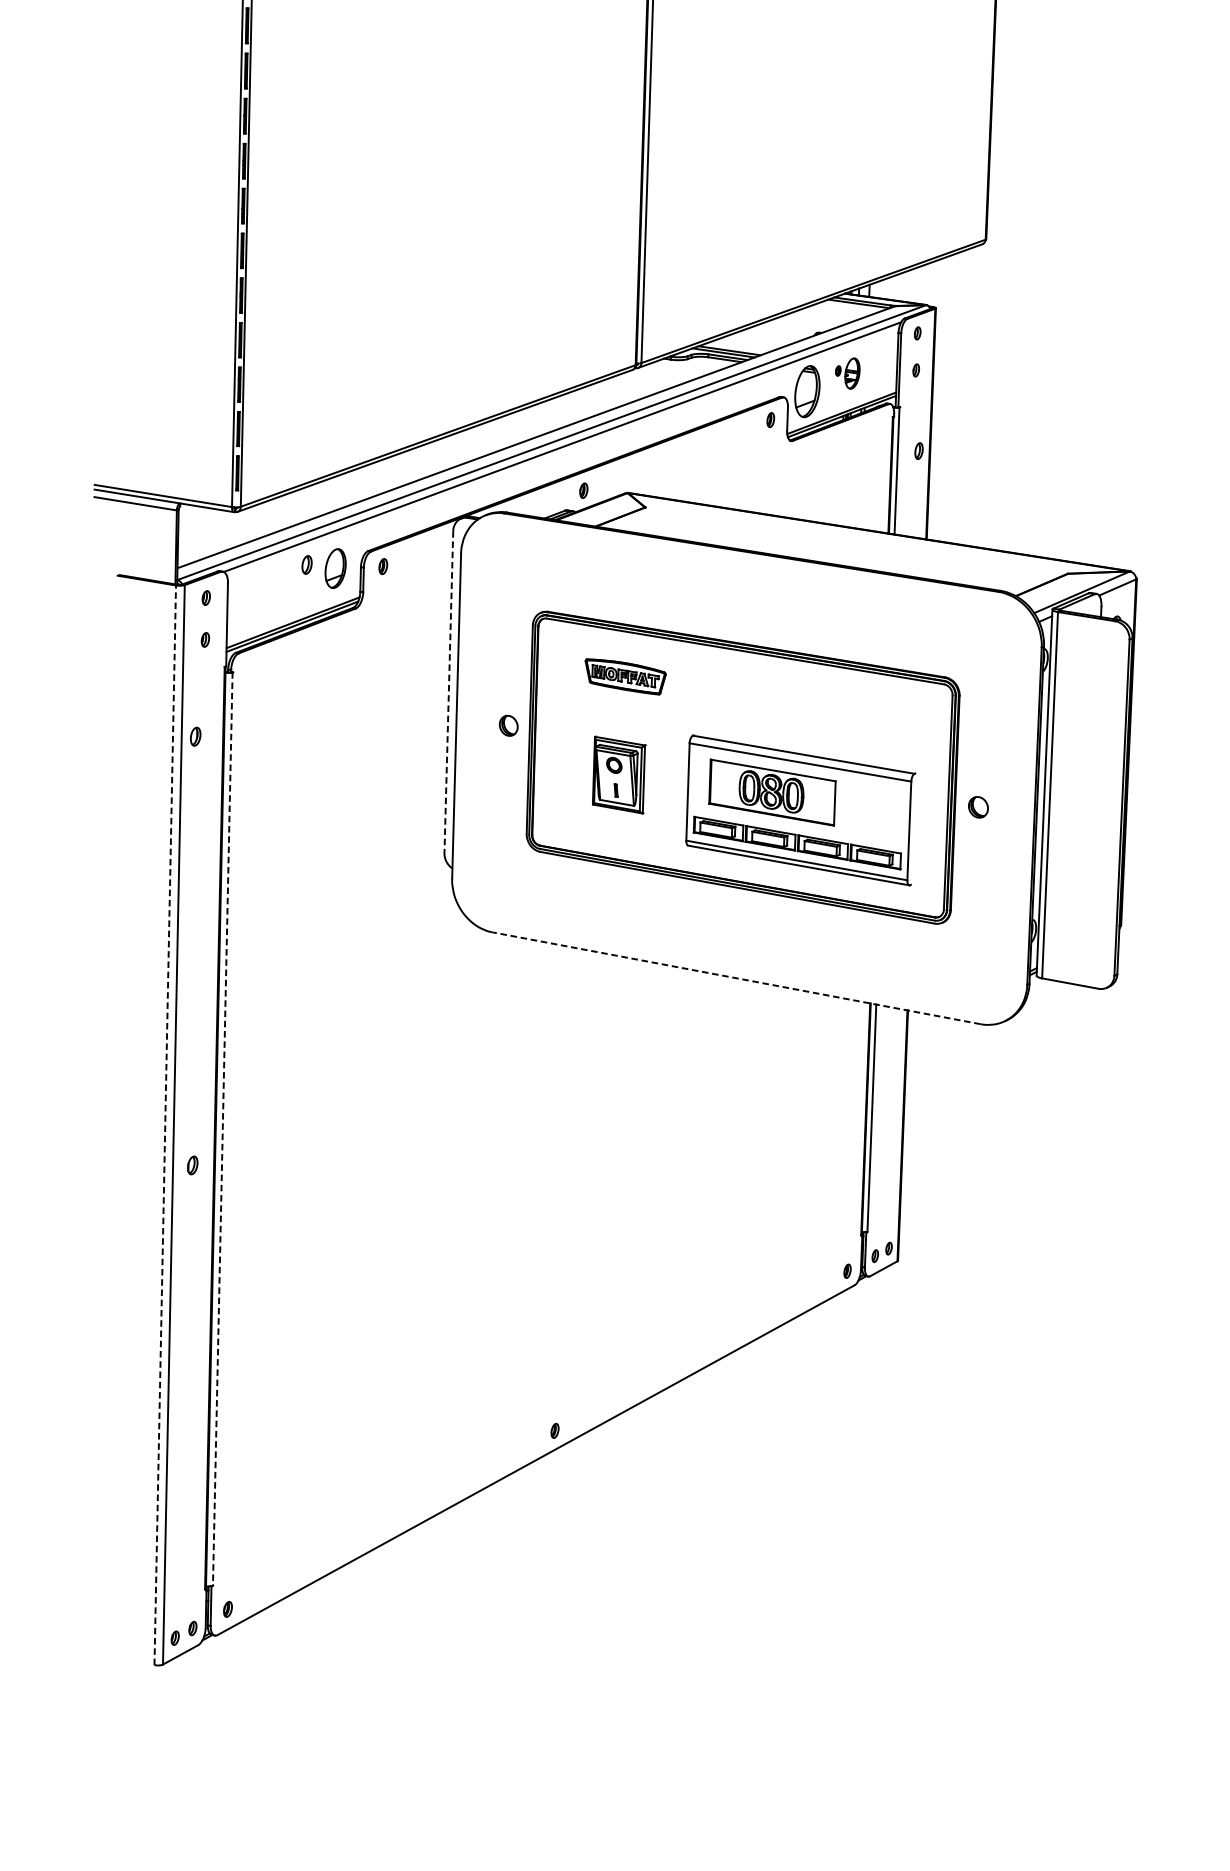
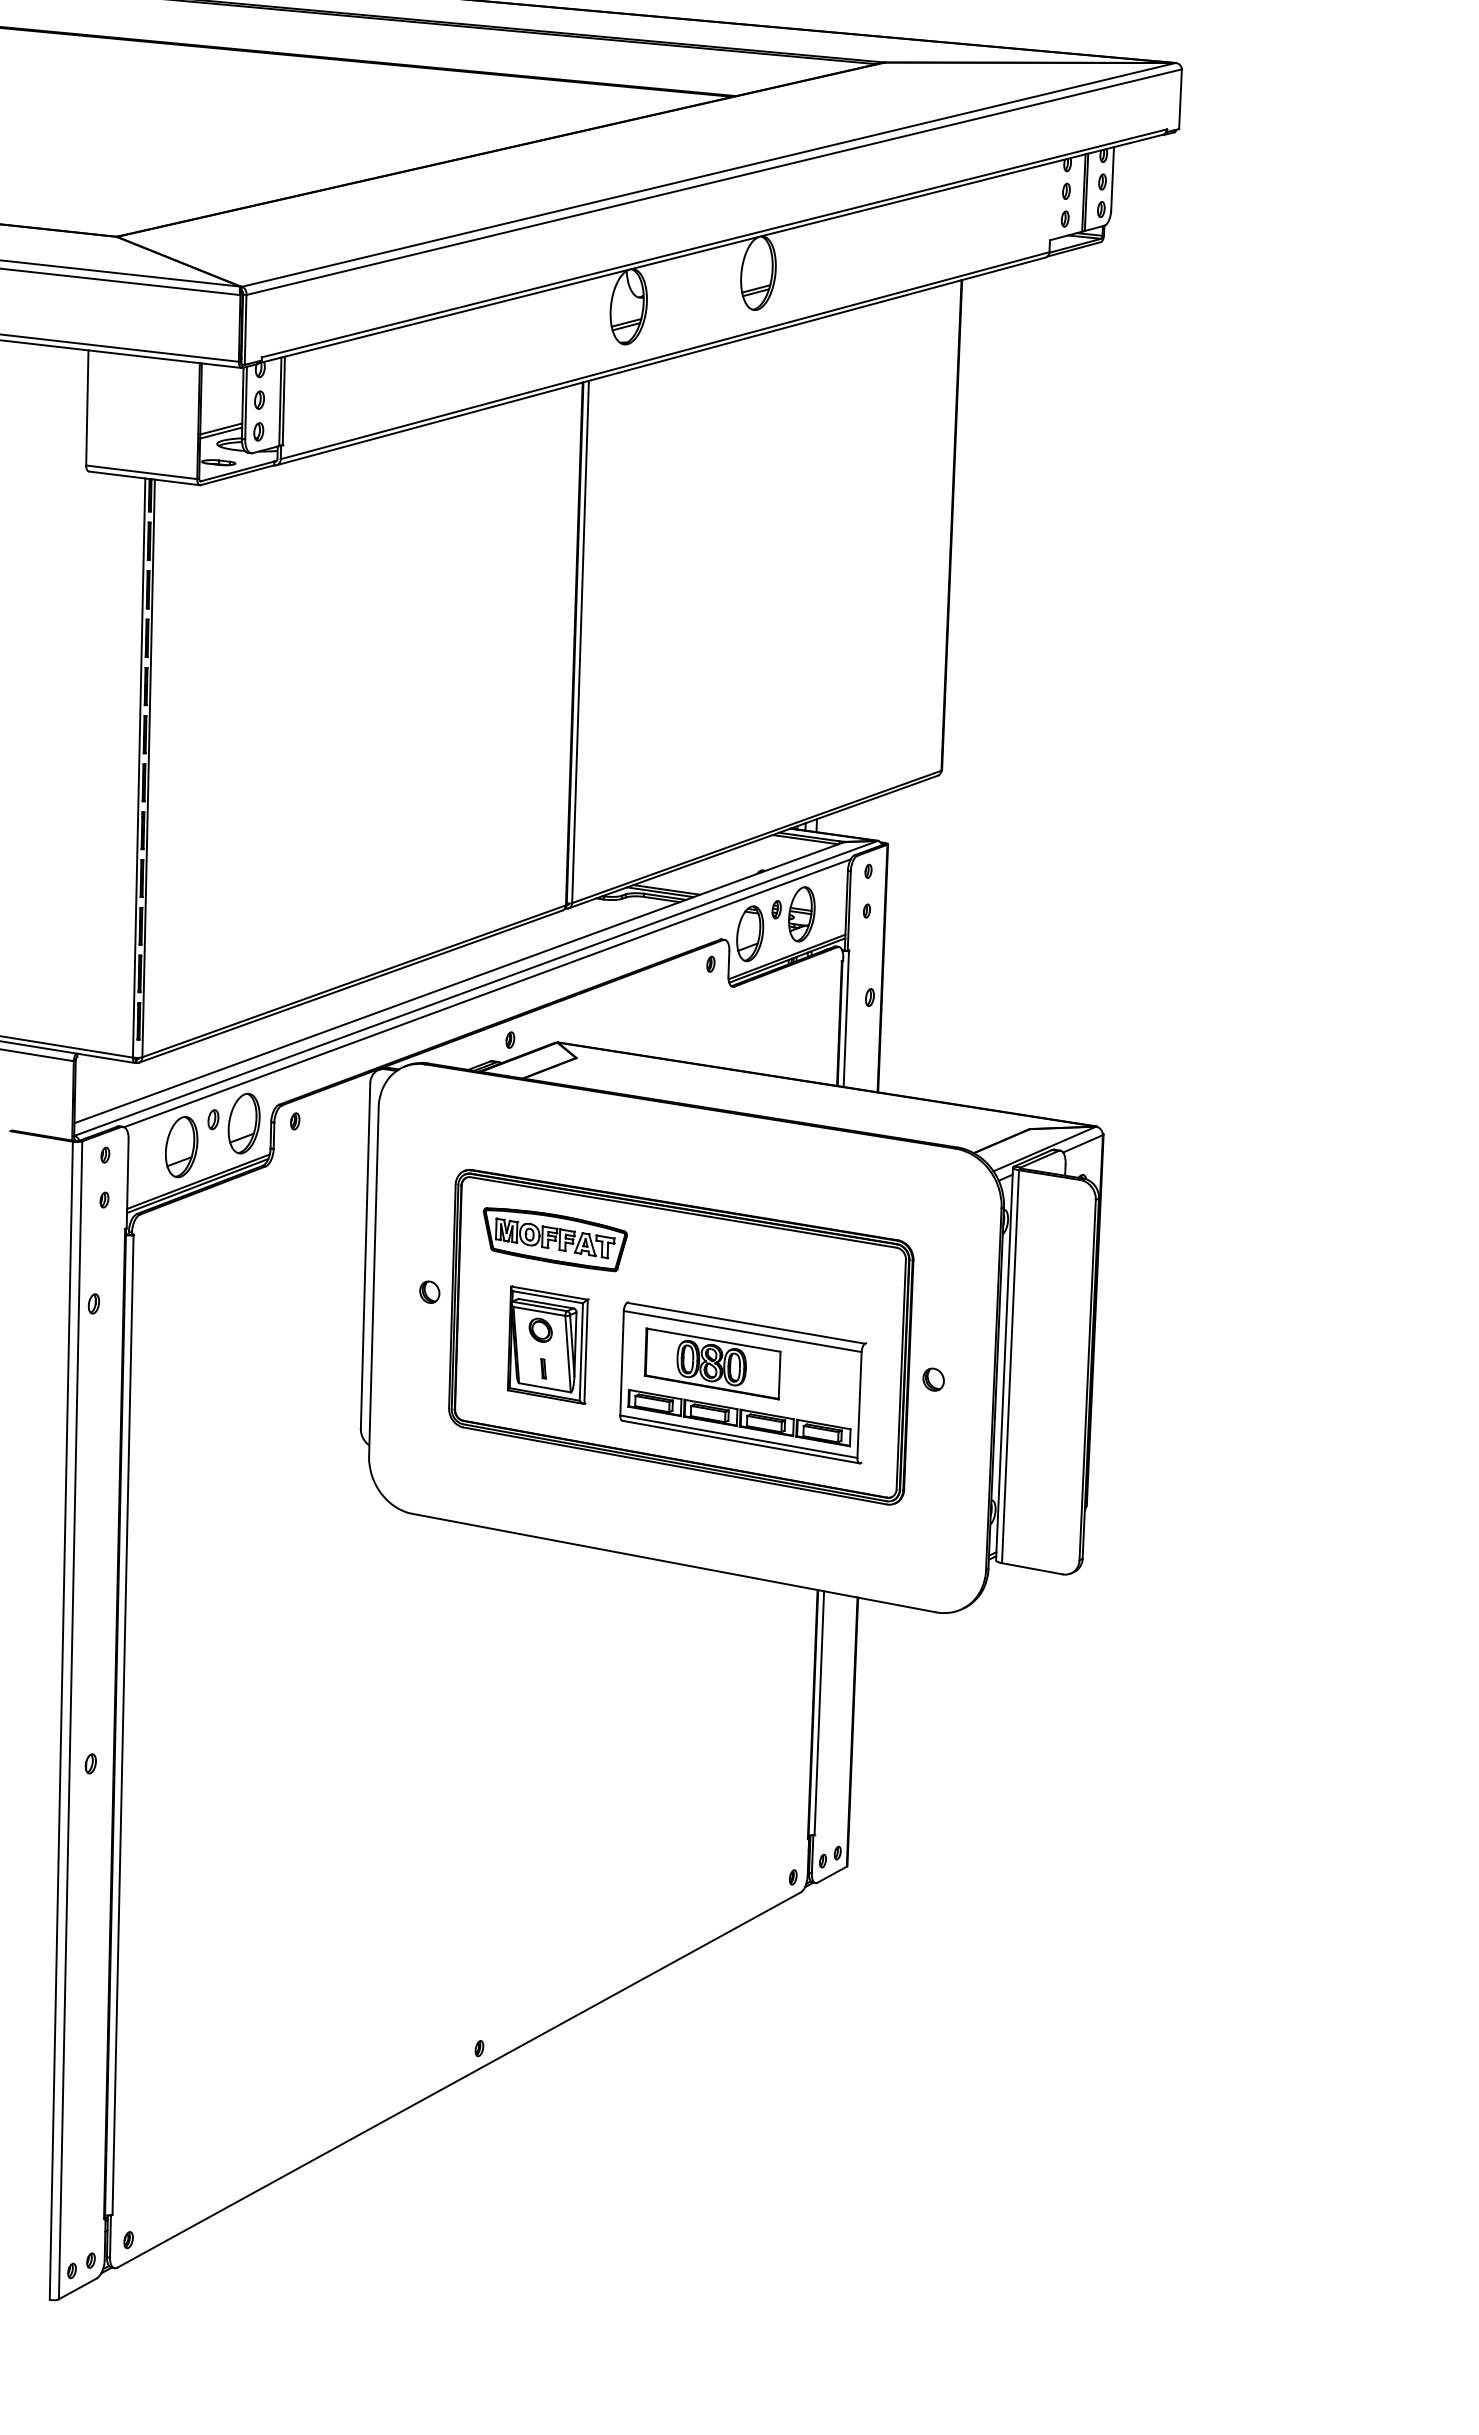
part: (847, 373) -> (793, 914), size x1.67
part: (335, 568) -> (243, 1123), size x1.43
part: (277, 590) -> (181, 1147), added
part: (624, 676) -> (554, 1239), size x1.67
line: (448, 692) -> (365, 1256), dashed -> solid
part: (619, 774) -> (548, 1344), size x1.43
line: (735, 977) -> (673, 1562), dashed -> solid
line: (165, 1125) -> (61, 1720), dashed -> solid
line: (223, 1129) -> (123, 1725), dashed -> solid

